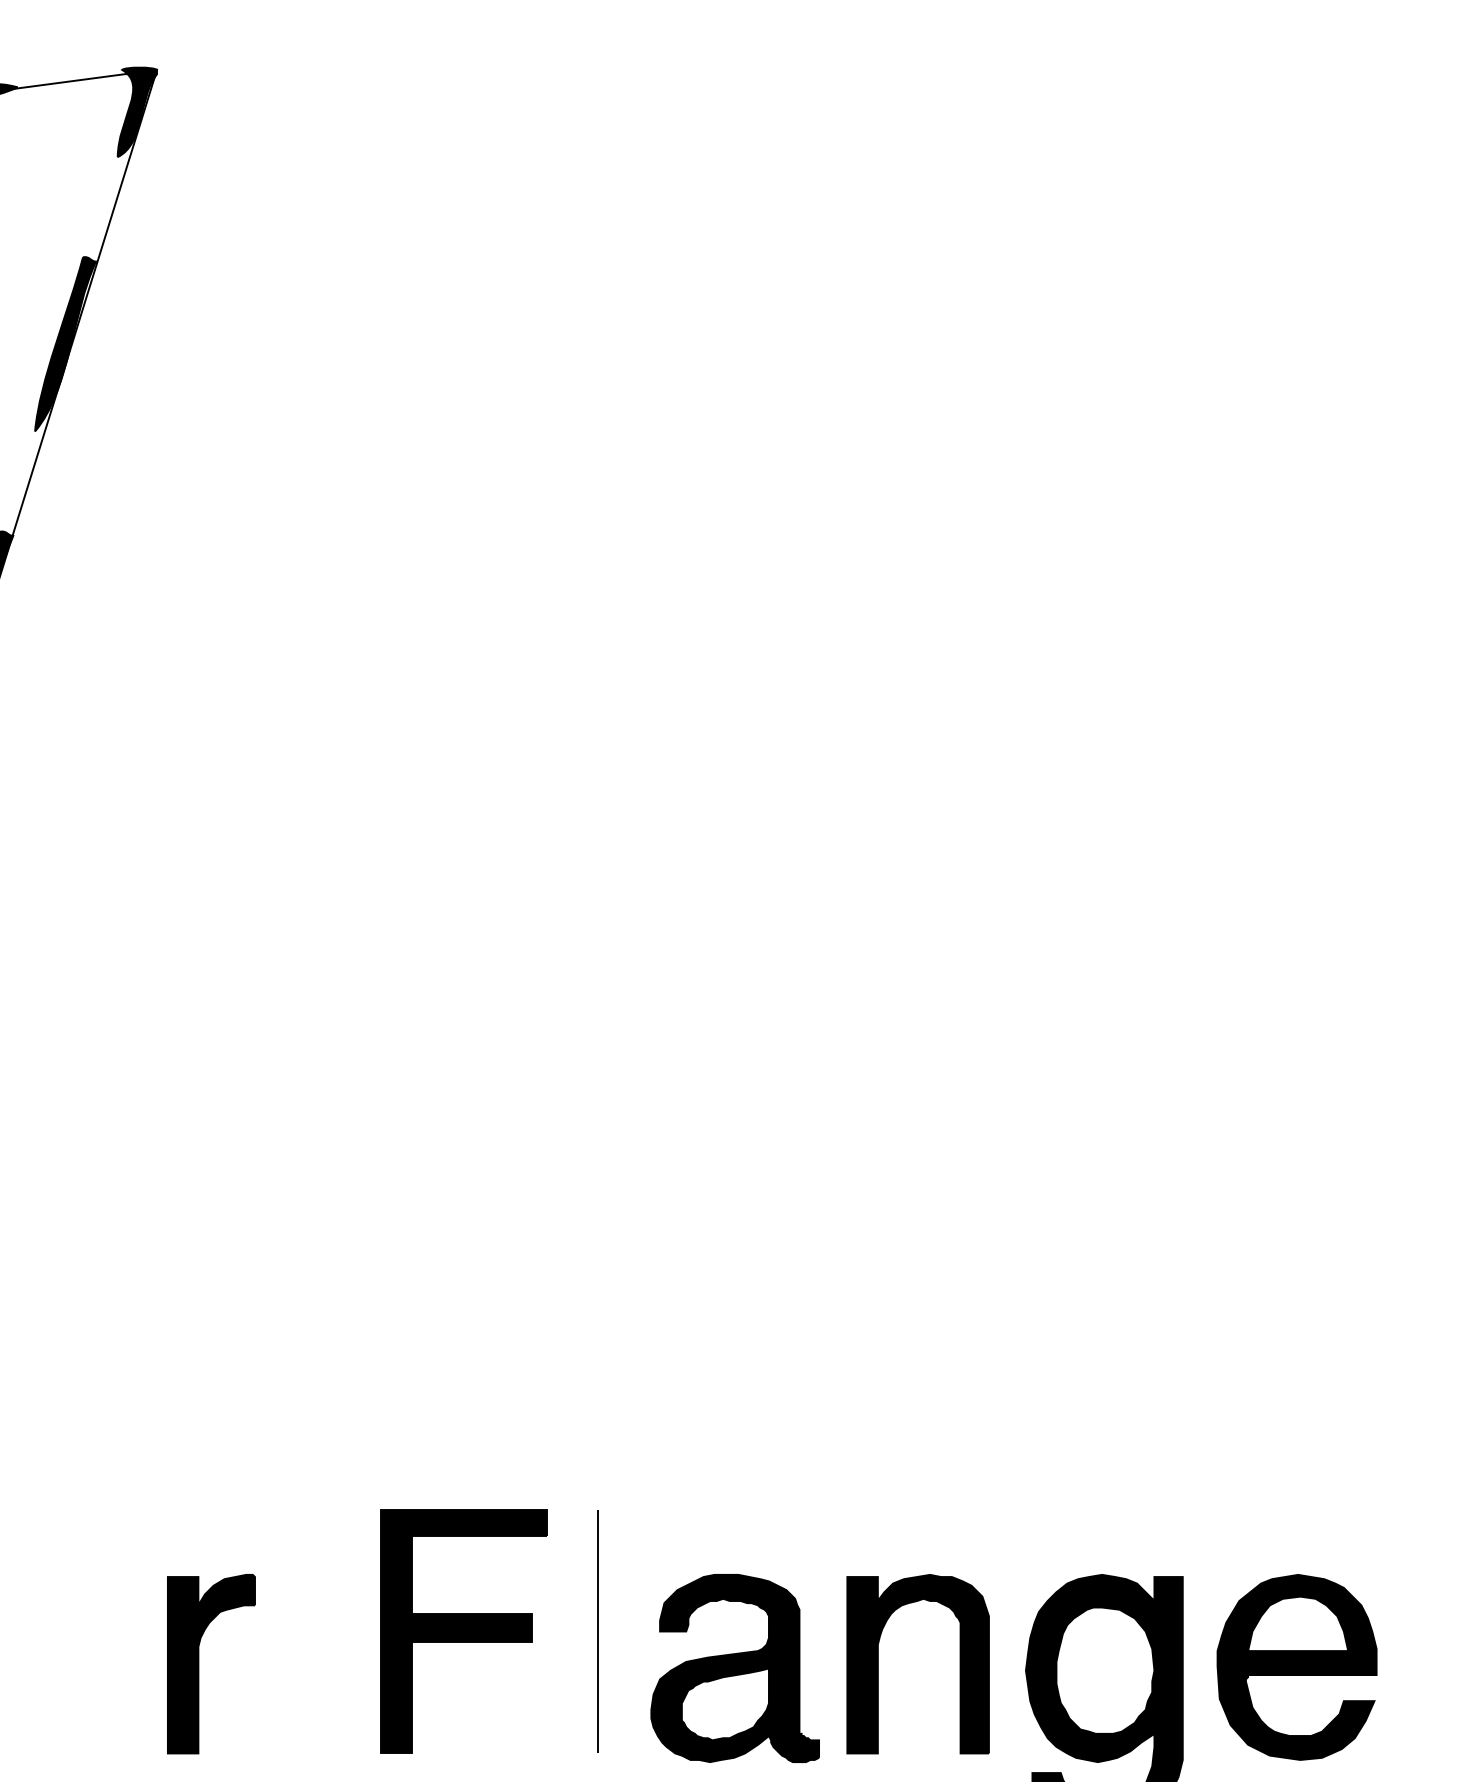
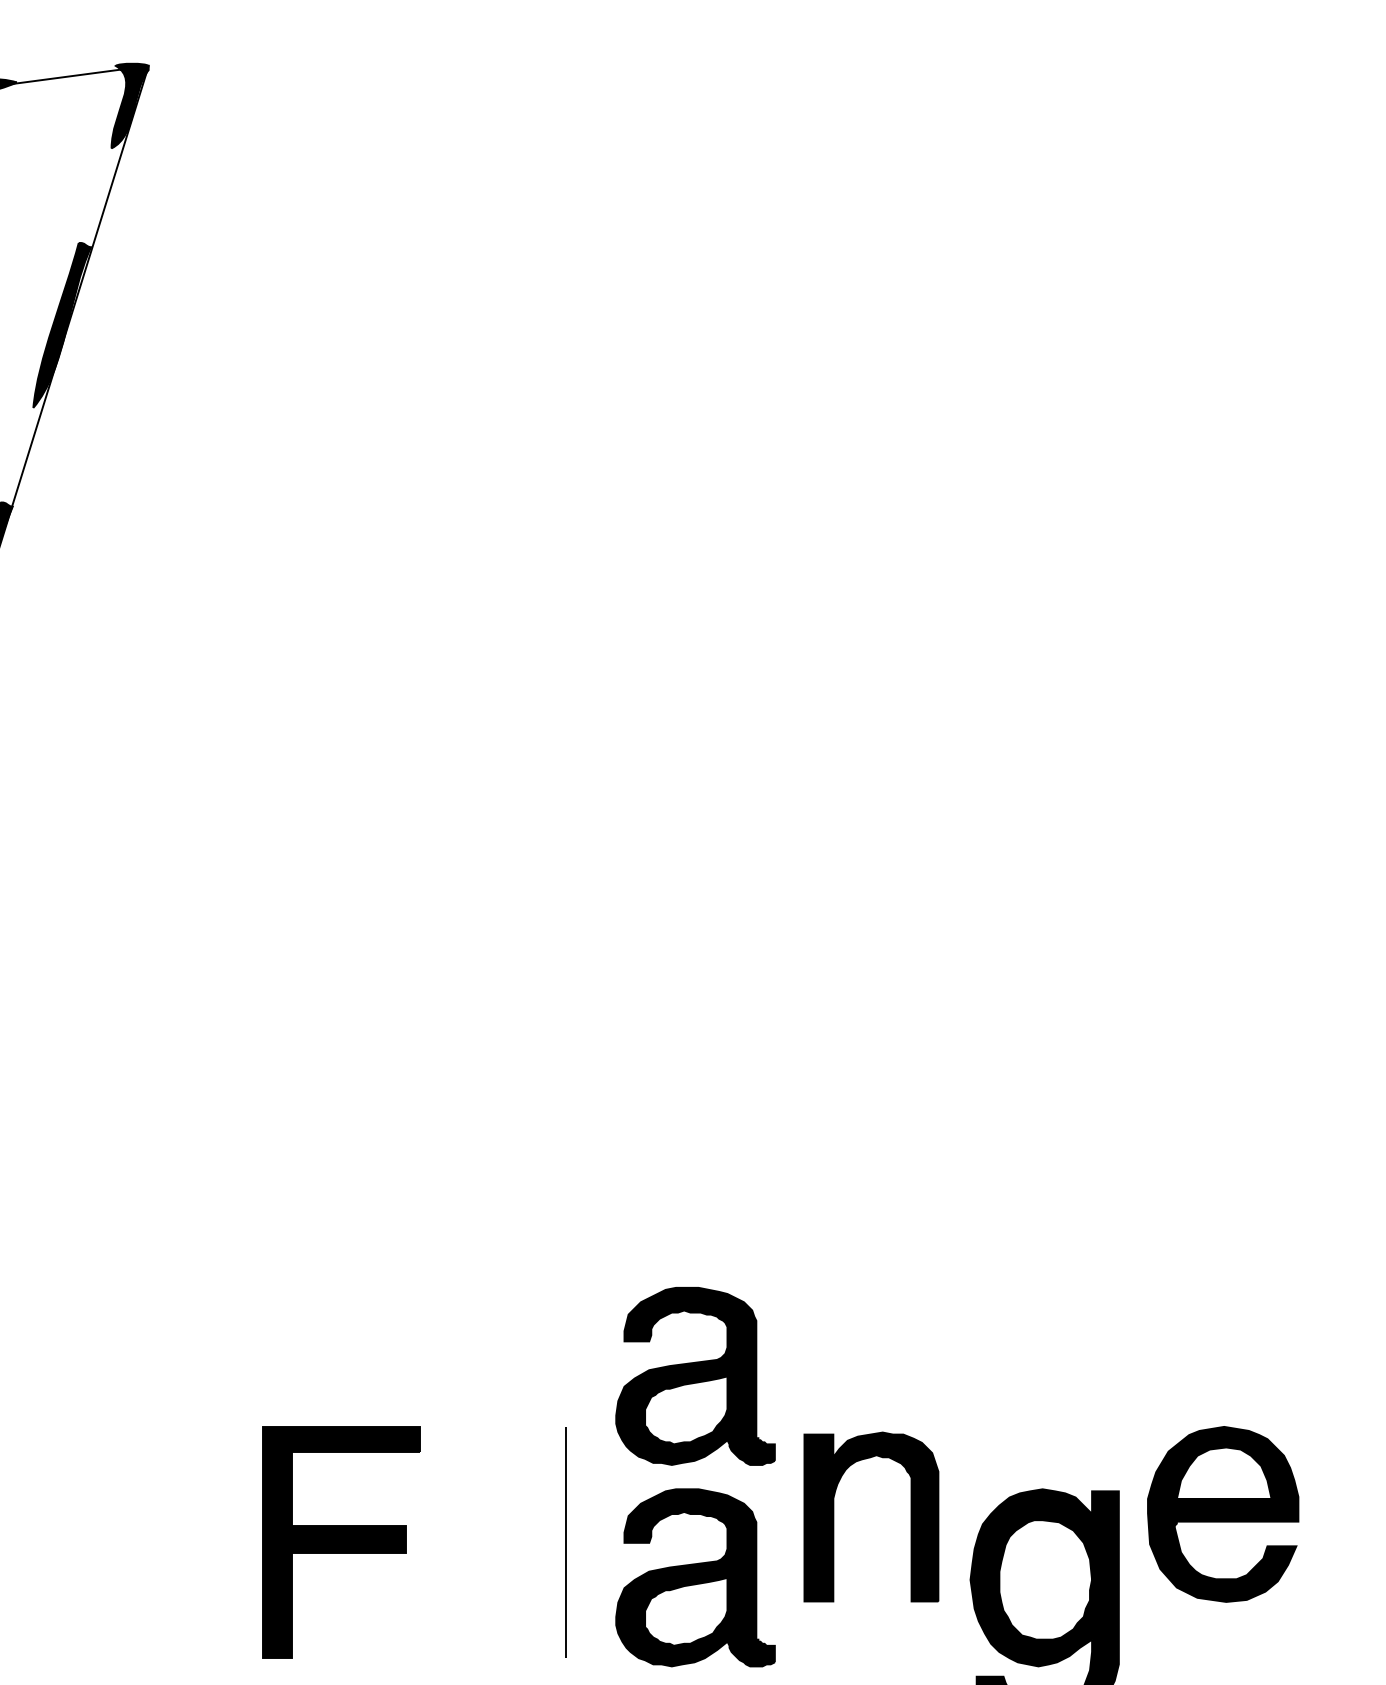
part: (734, 1455) -> (694, 1376), added
part: (463, 1631) -> (341, 1542), moved
part: (199, 1664) -> (188, 1574), removed
part: (878, 1664) -> (833, 1517), moved
part: (1296, 1667) -> (1222, 1514), moved

